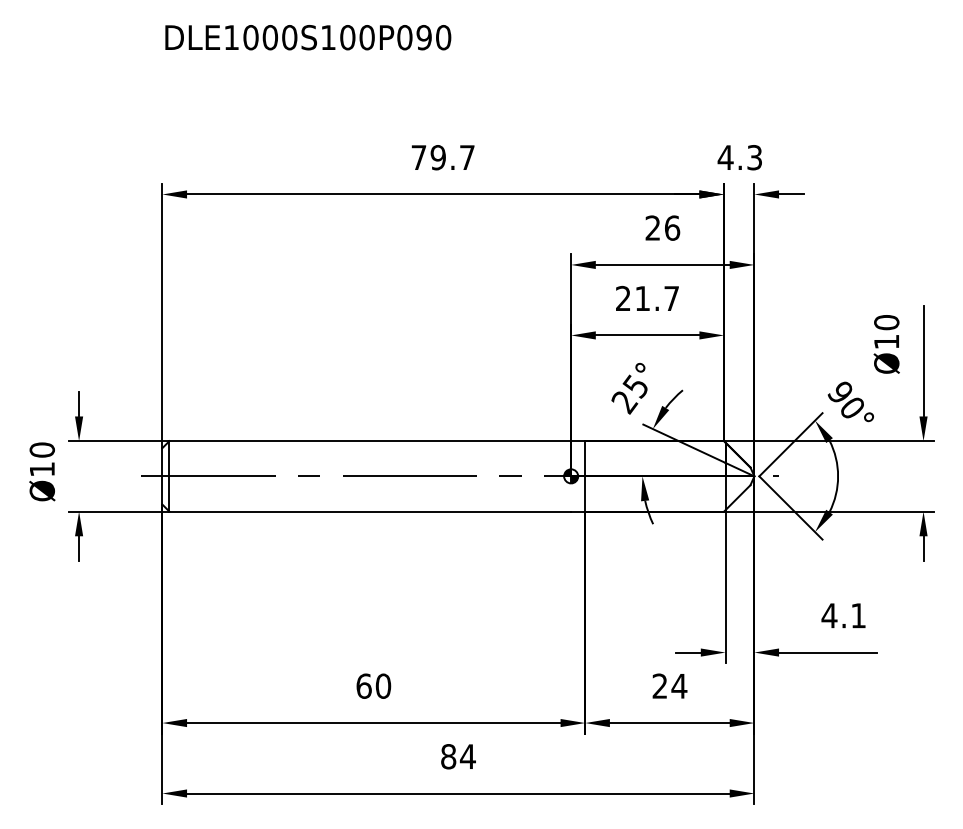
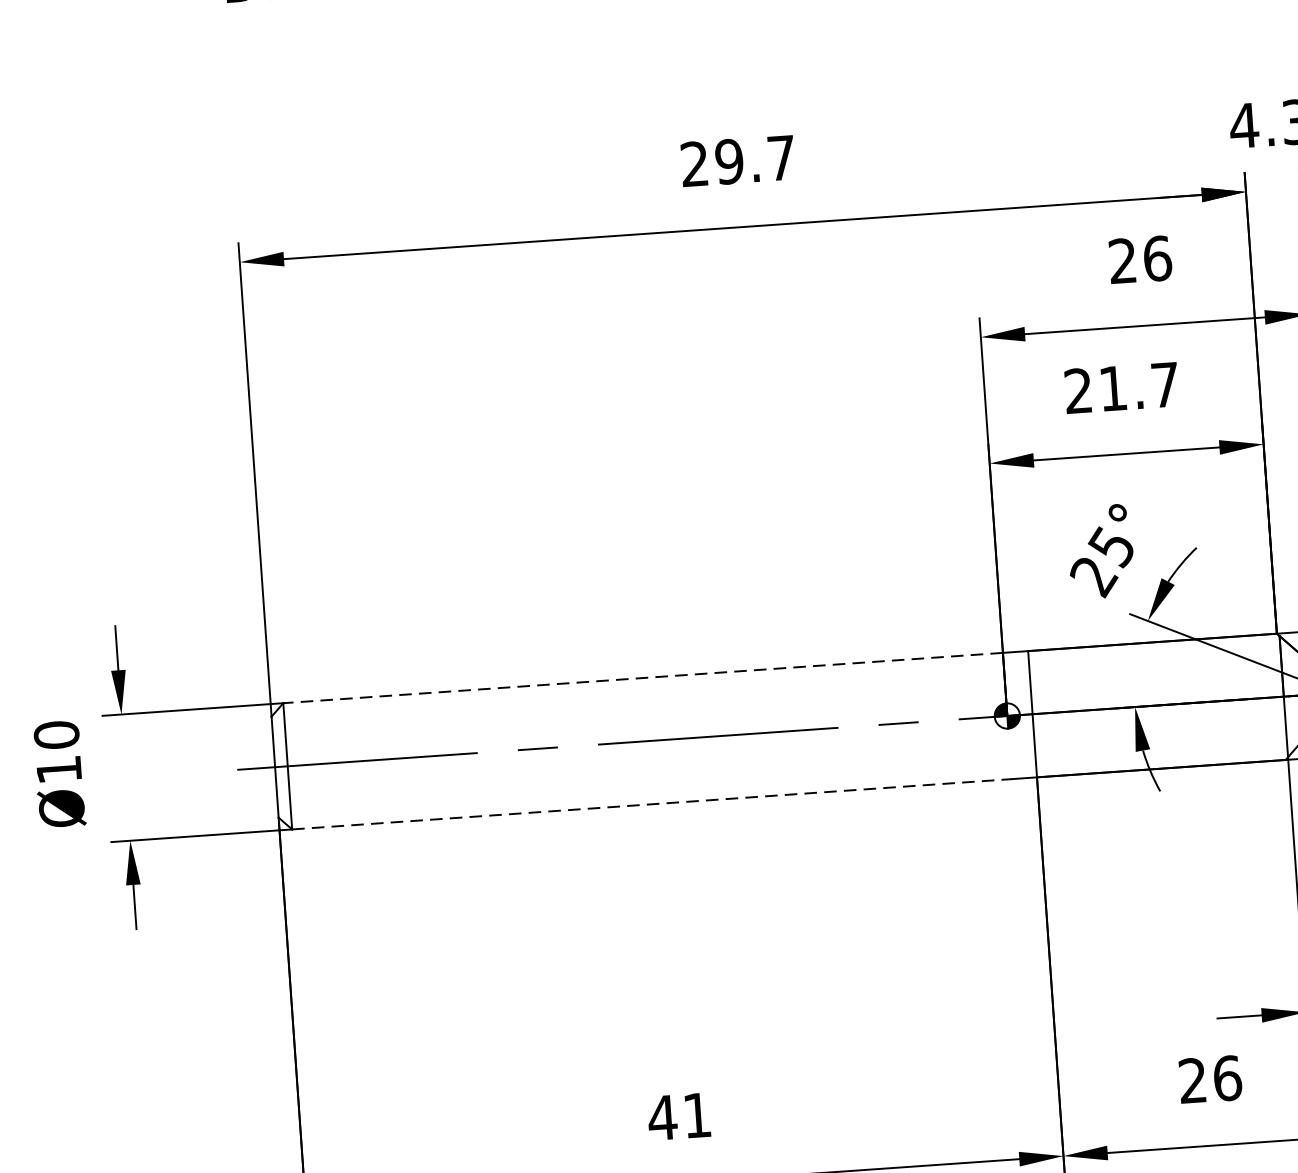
text: (418, 157) -> (693, 163), 79.7 -> 29.7
line: (370, 441) -> (643, 678), solid -> dashed
line: (370, 511) -> (652, 804), solid -> dashed
text: (373, 685) -> (679, 1115), 60 -> 41
text: (679, 685) -> (1227, 1077), 24 -> 26

